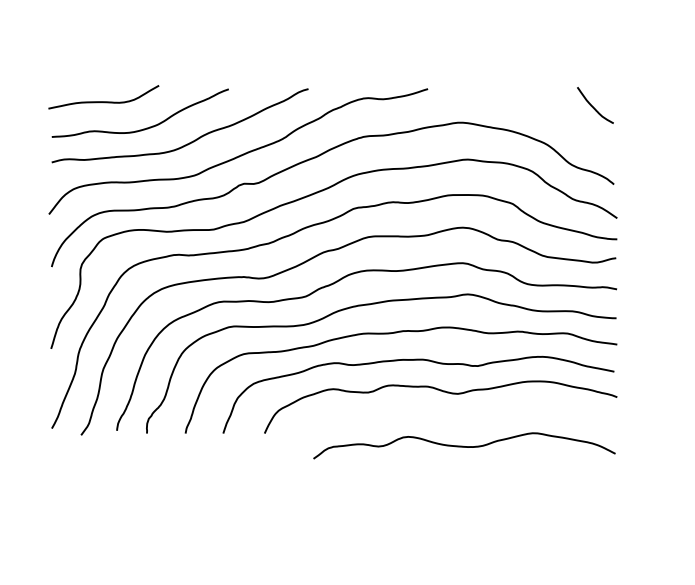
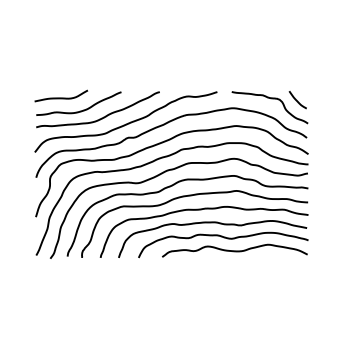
curve: (540, 104) -> (271, 99), added
curve: (463, 445) -> (234, 250), moved

